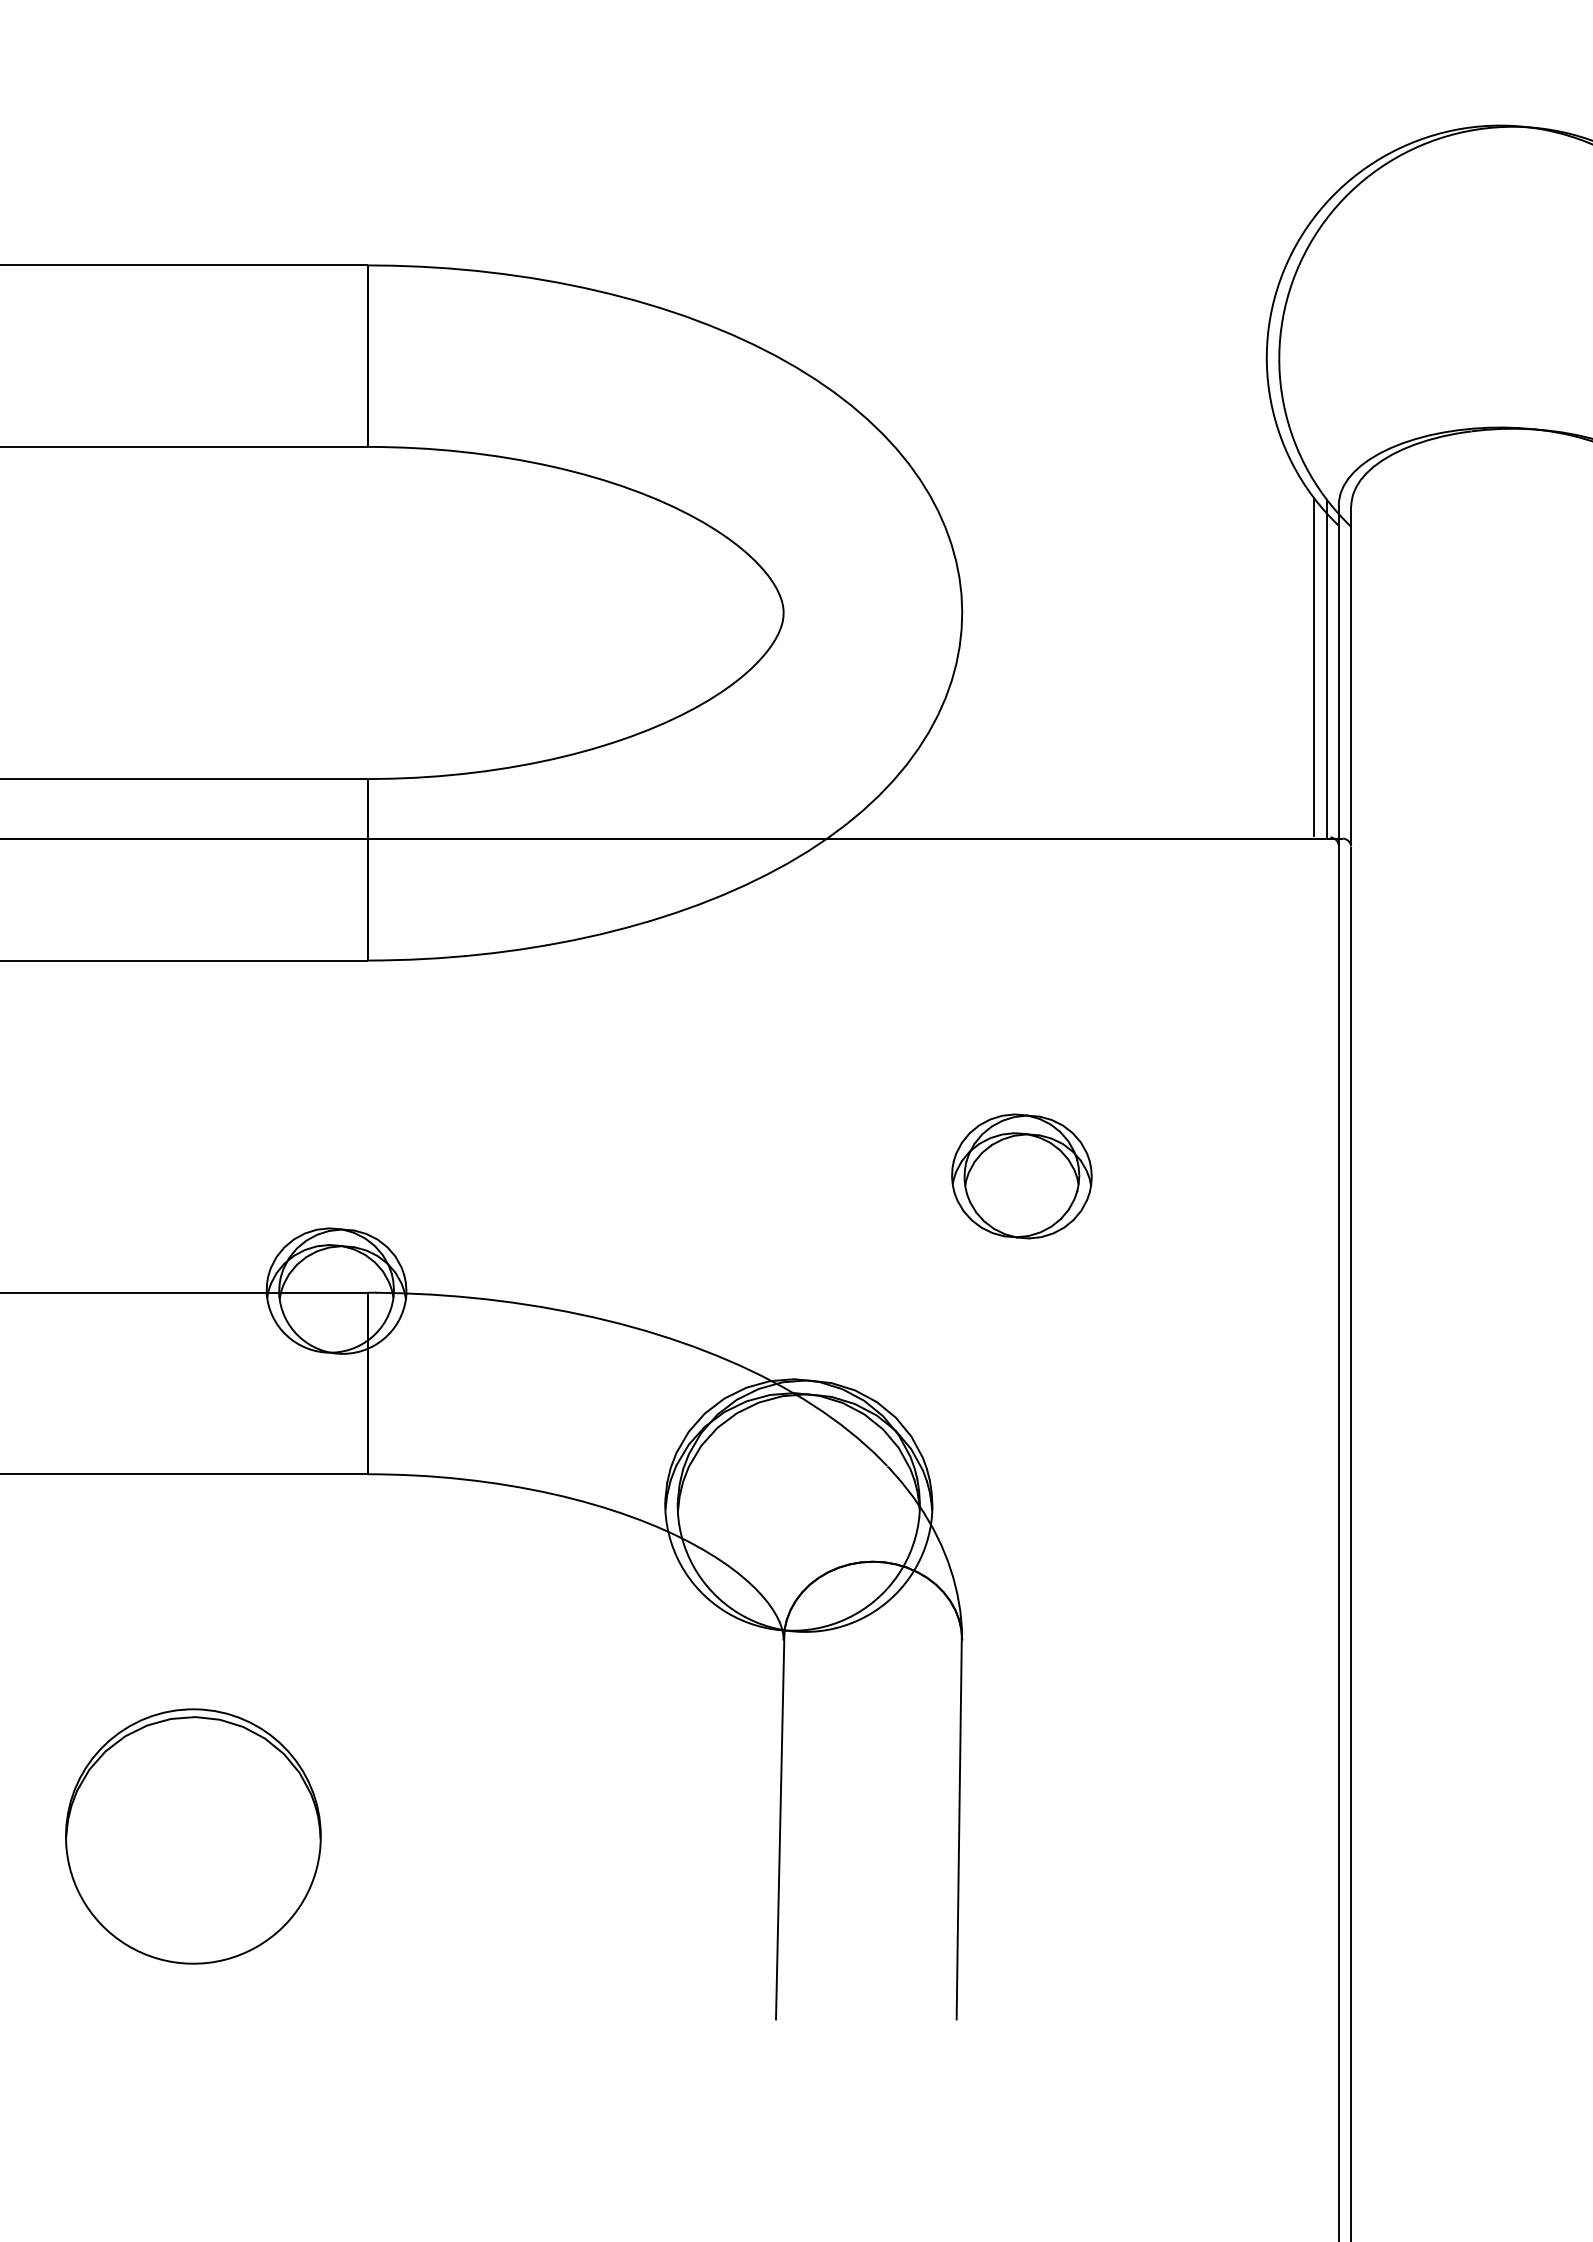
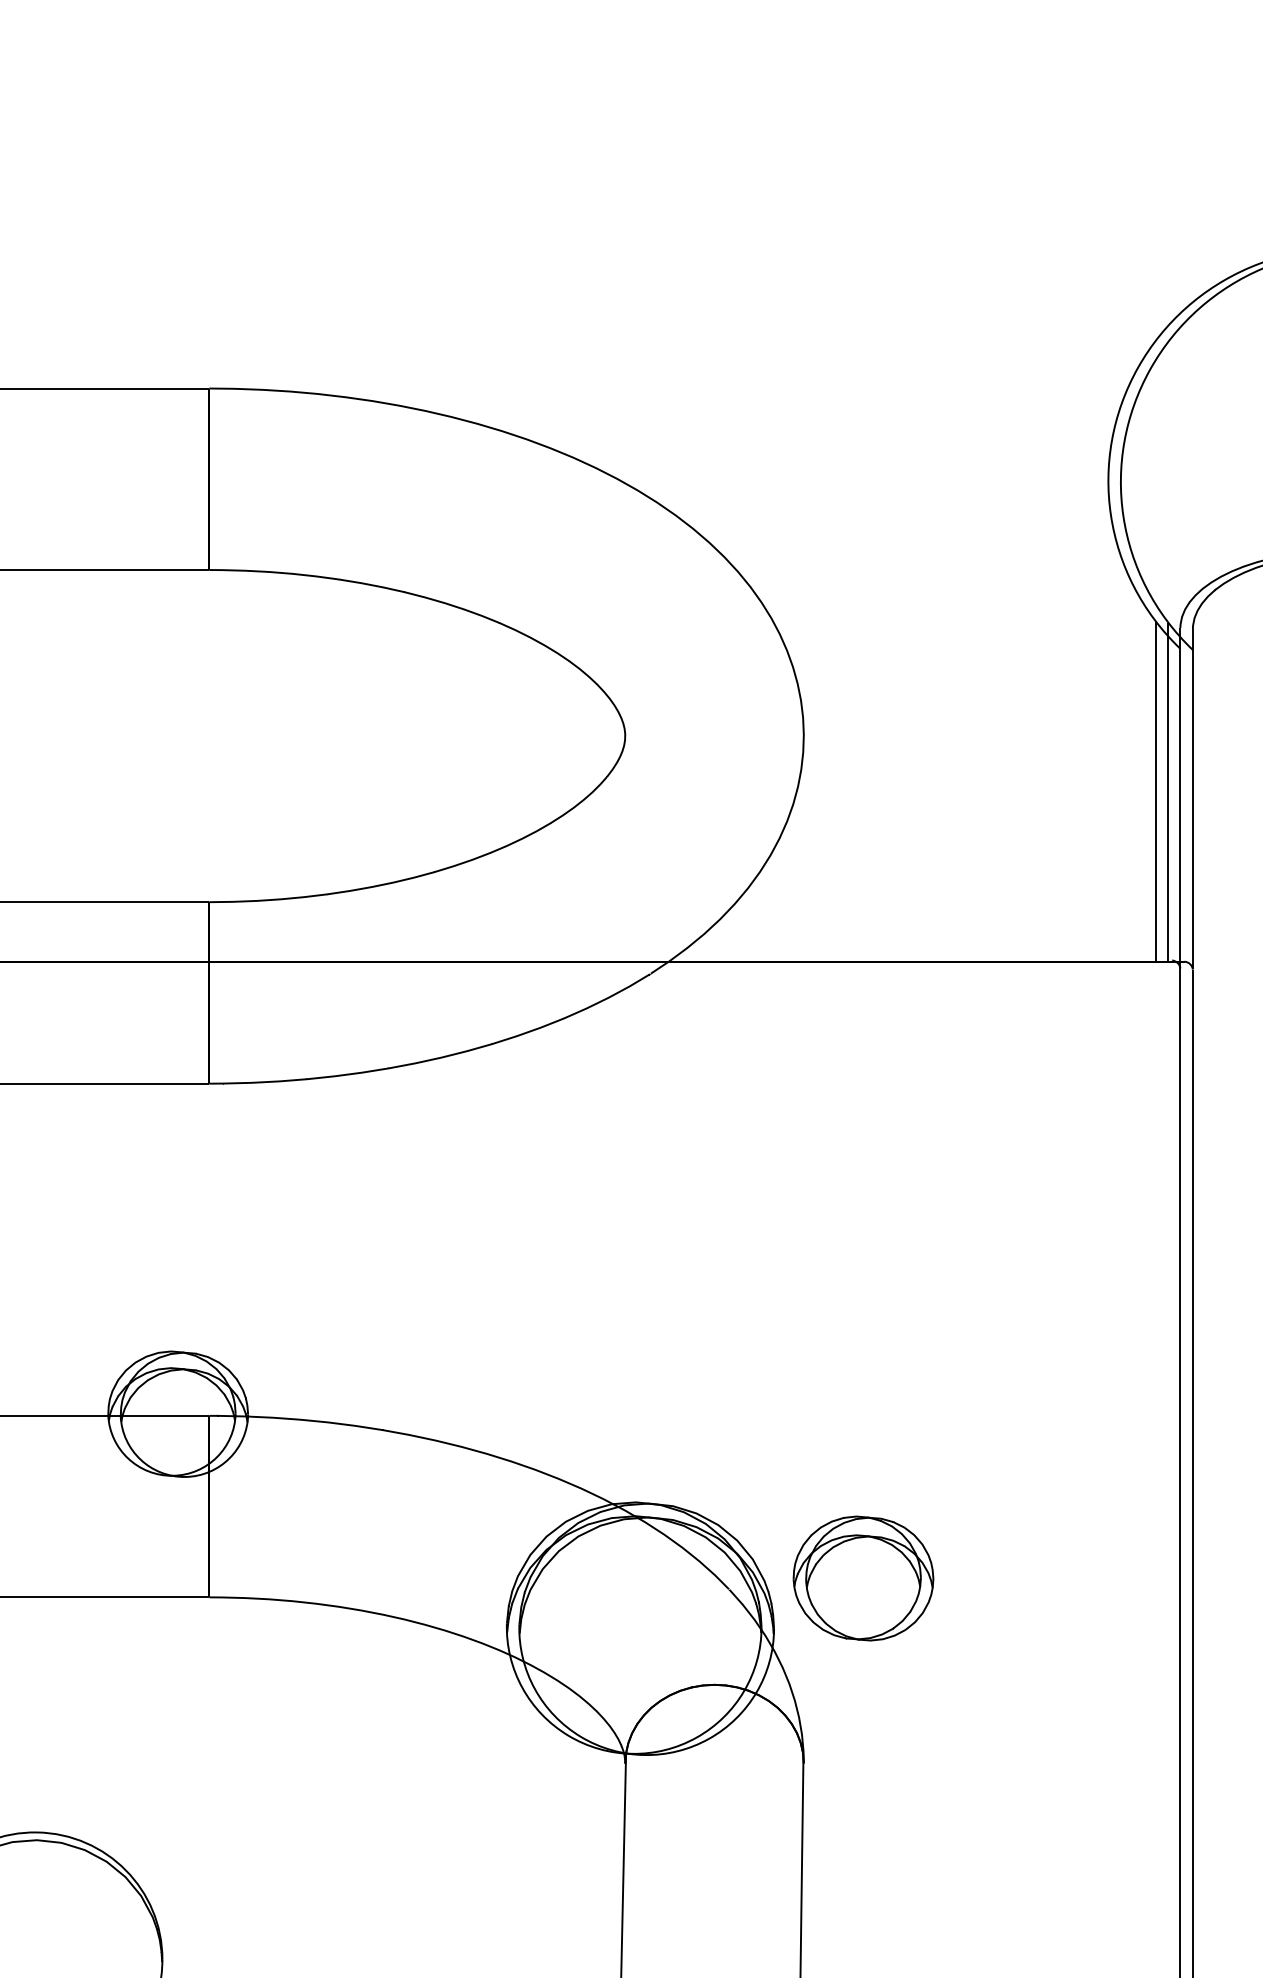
part: (1021, 1176) -> (863, 1578), moved

